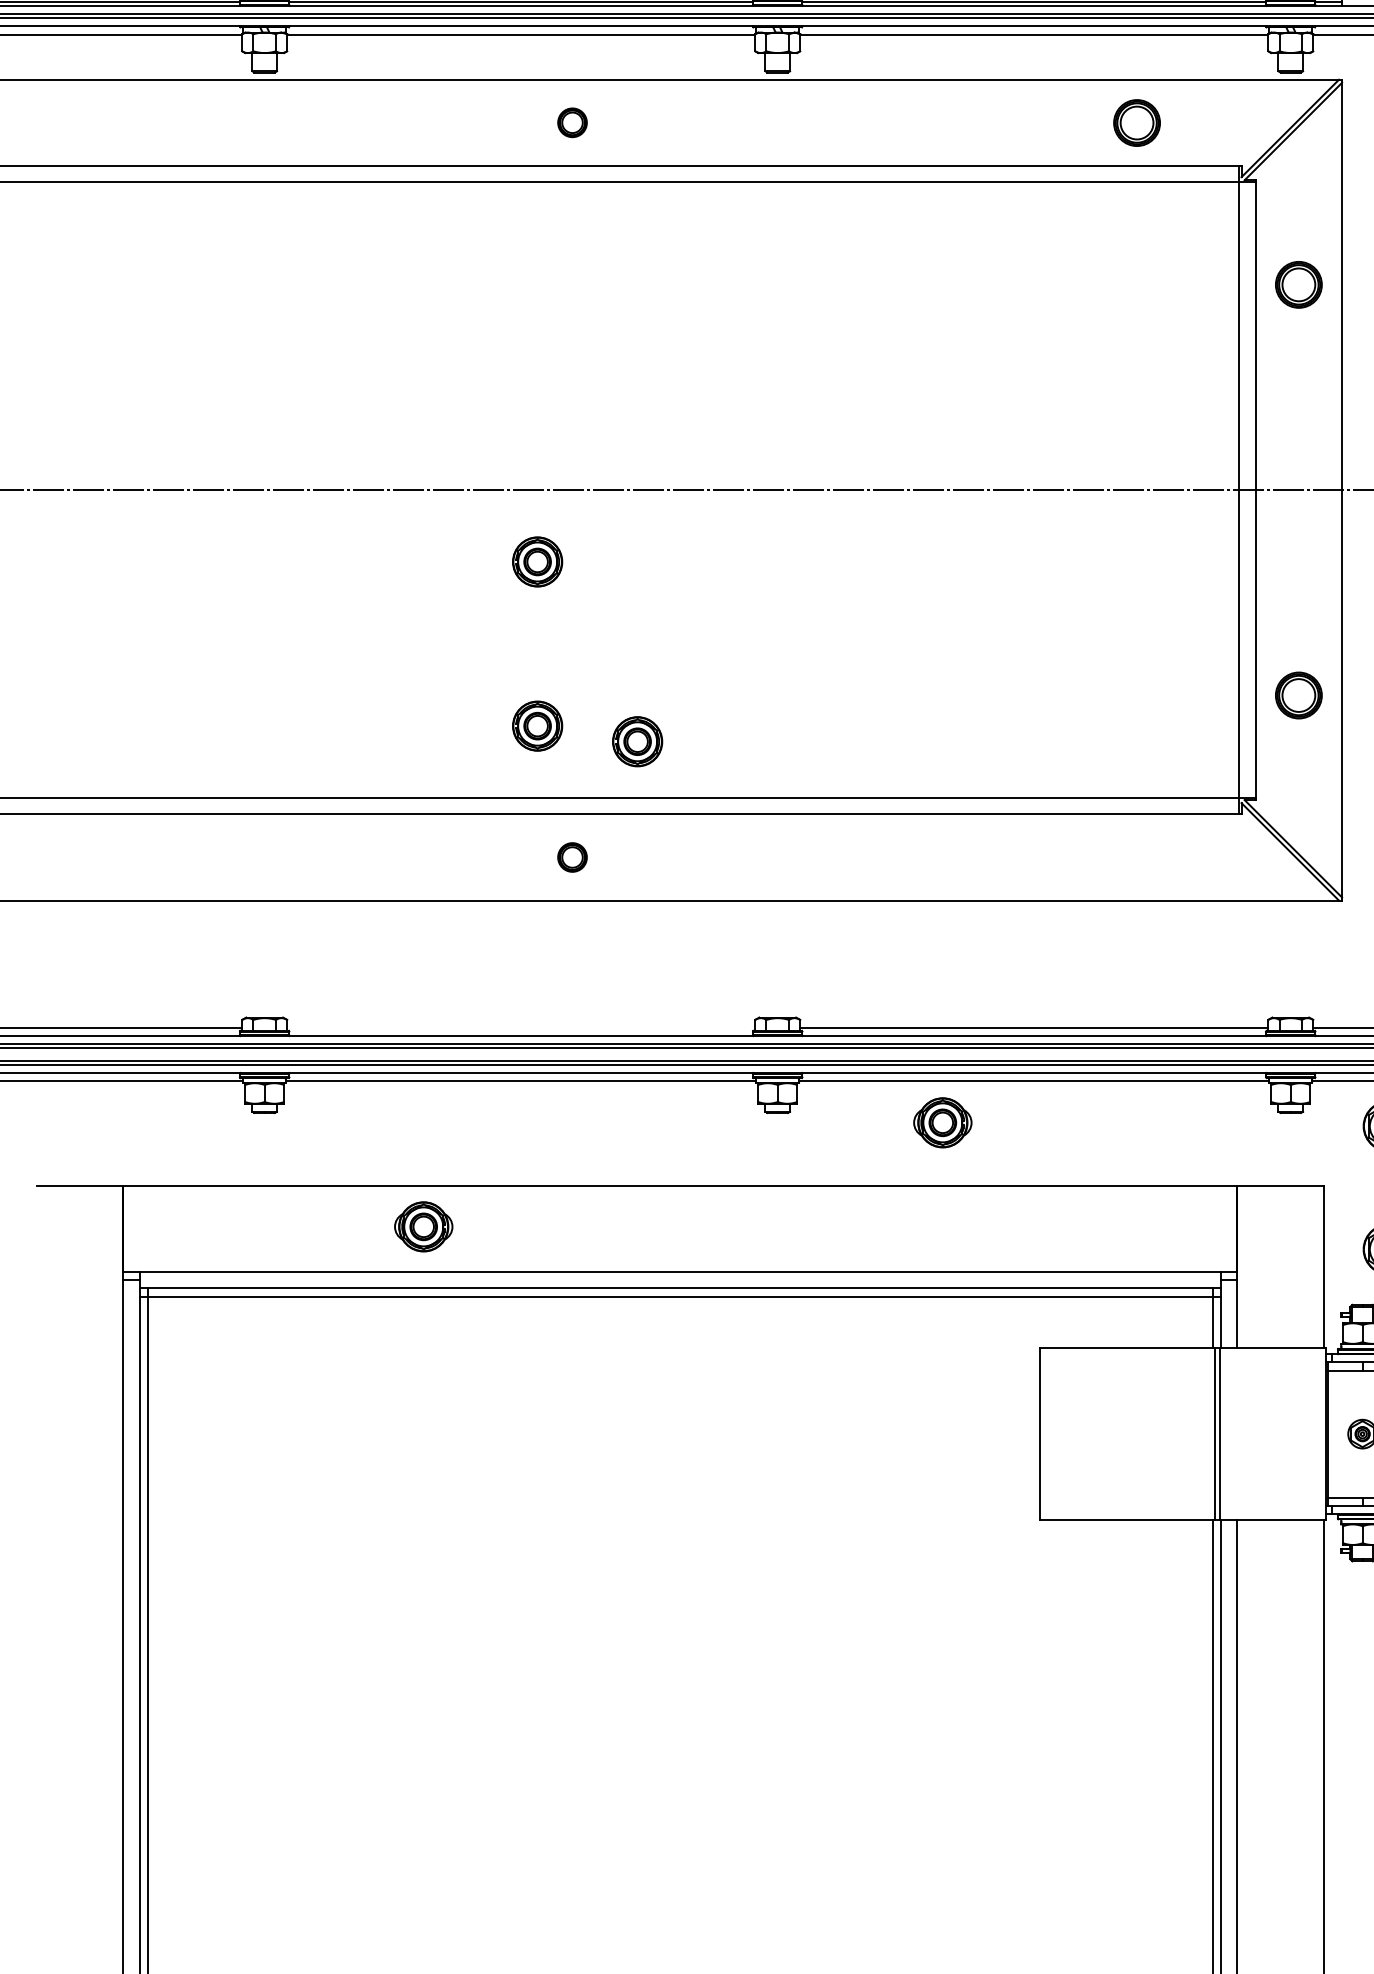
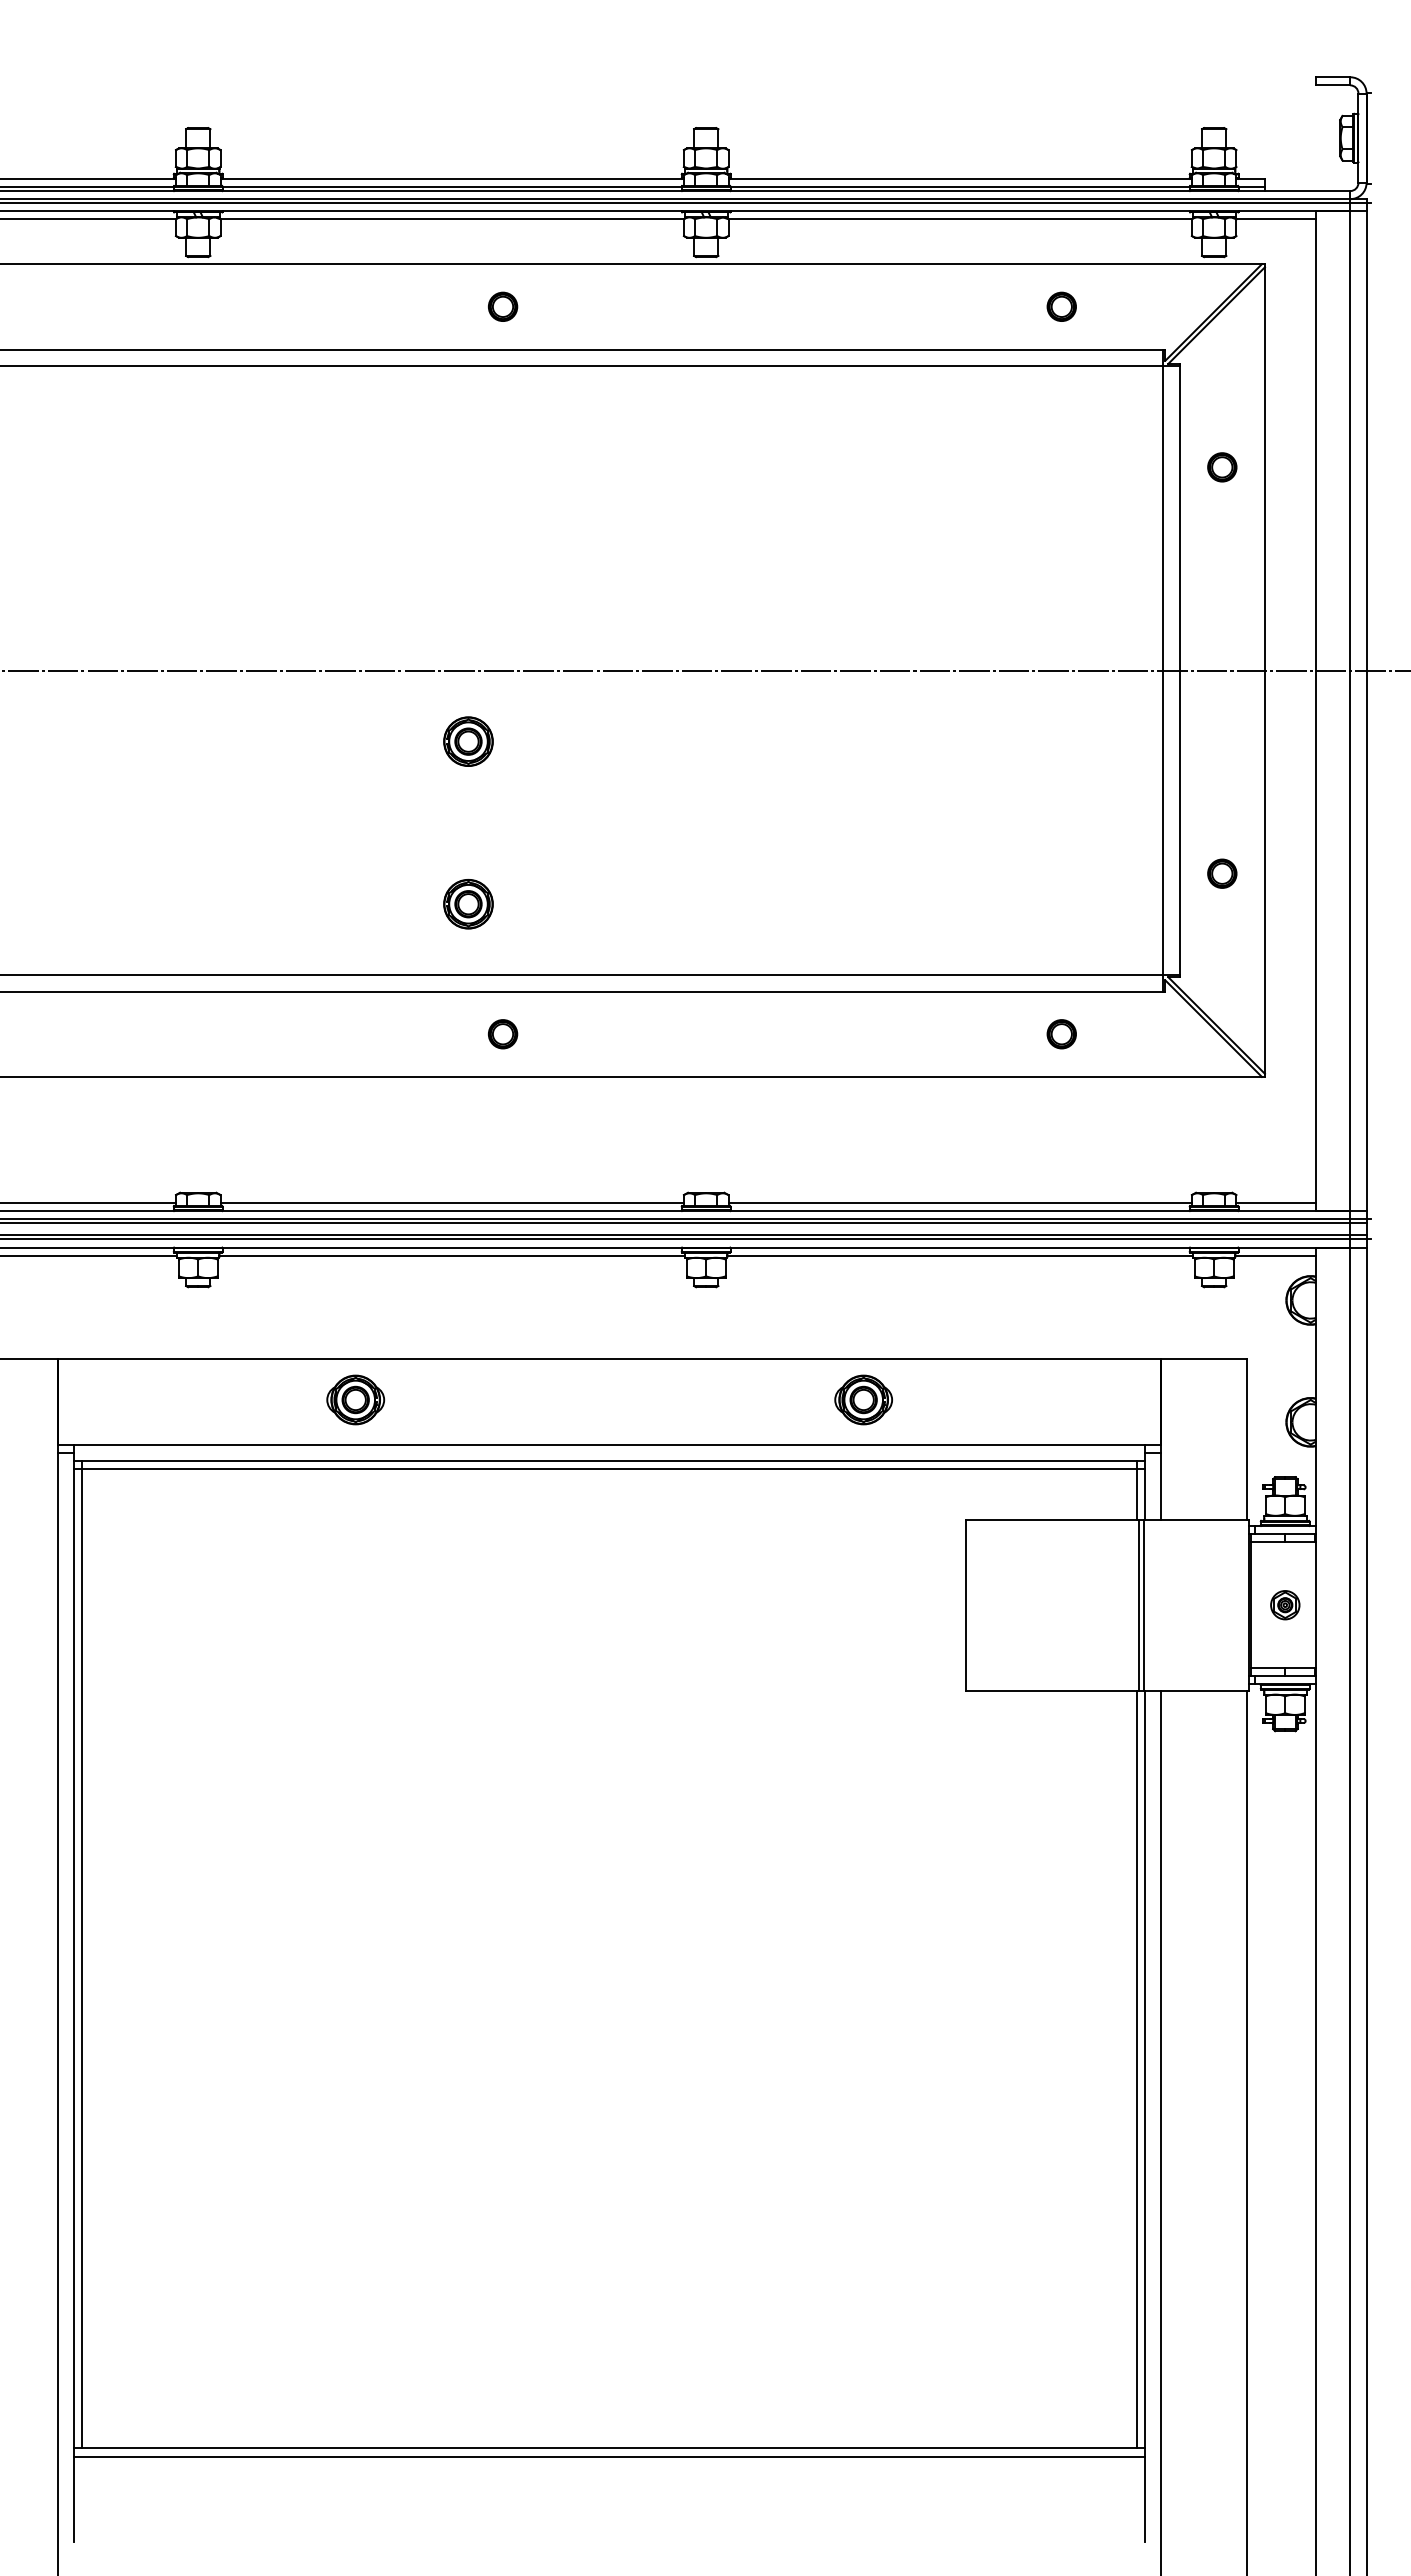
part: (1136, 122) -> (1061, 306), size x0.62
part: (1299, 285) -> (1222, 467), size x0.62
part: (1299, 695) -> (1222, 873), size x0.62
part: (637, 741) -> (567, 919), removed
part: (1136, 857) -> (1061, 1034), added
line: (520, 1027) -> (451, 1202), added
part: (942, 1122) -> (863, 1399), moved

